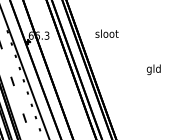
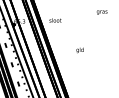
text: (152, 70) -> (79, 50), moved

